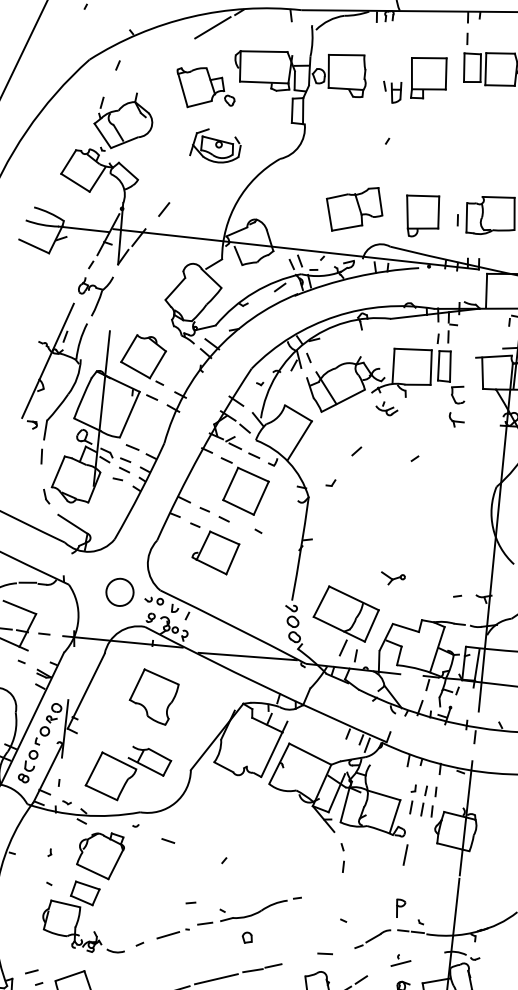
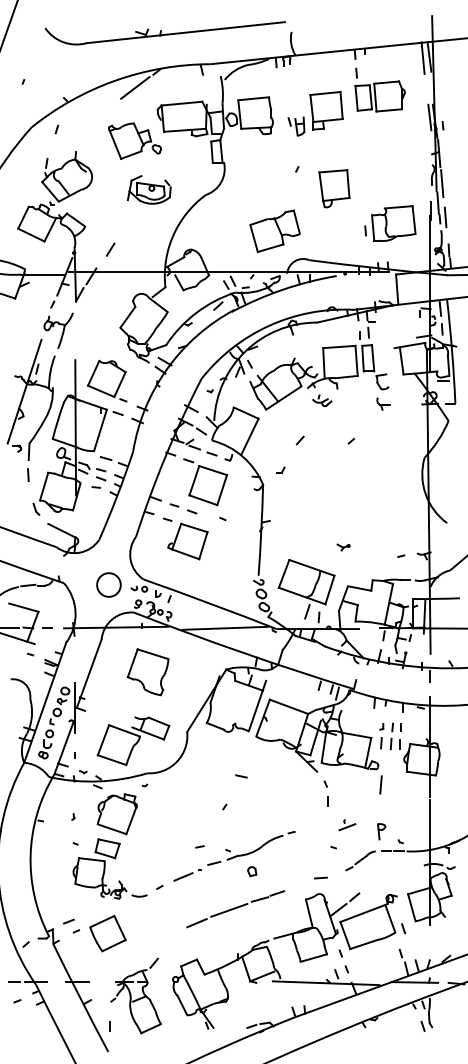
part: (422, 215) -> (334, 188), moved
part: (392, 579) -> (343, 547), size x0.6
line: (168, 841) -> (241, 776), moved
part: (401, 961) -> (347, 825), moved

